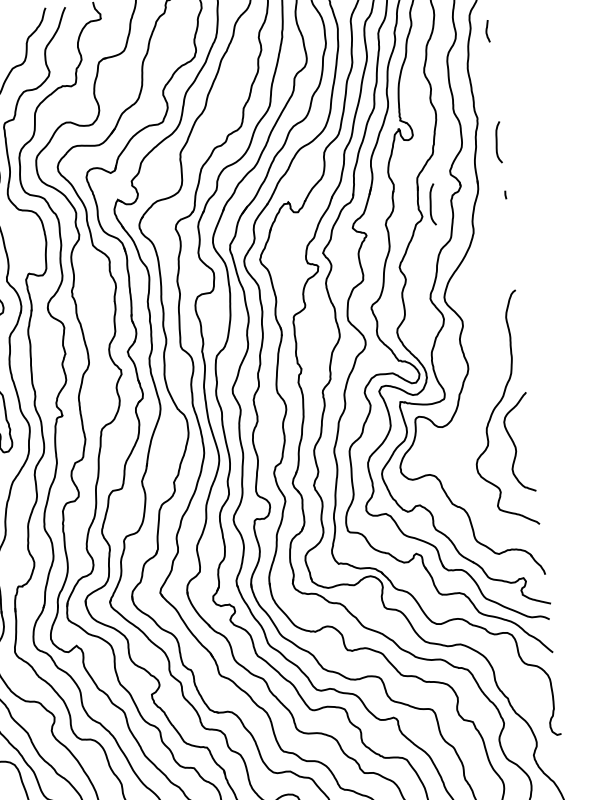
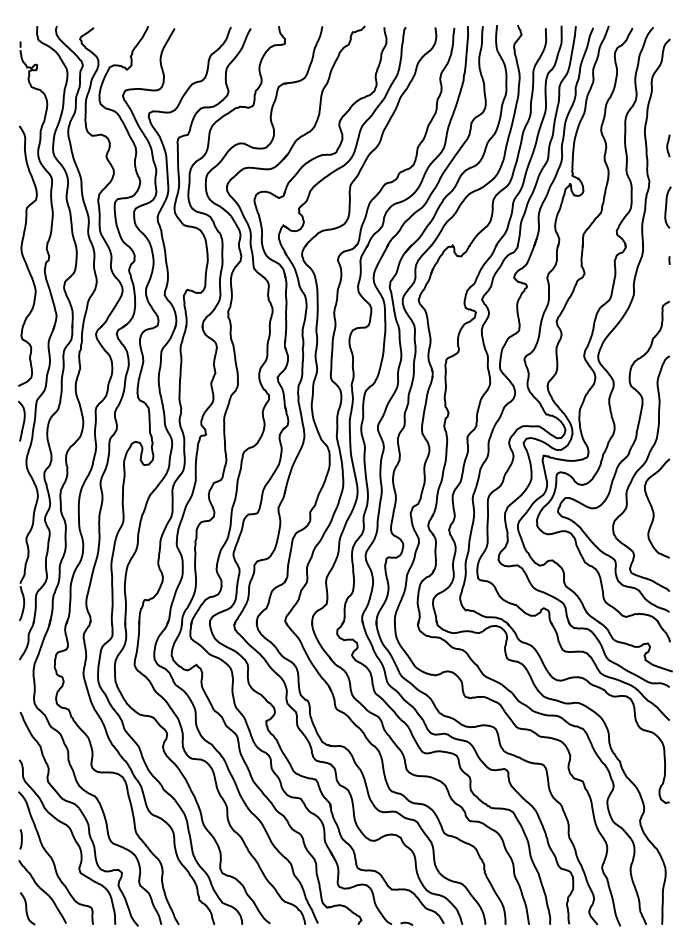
curve: (487, 30) -> (668, 145), moved
curve: (431, 204) -> (594, 262), removed
curve: (476, 401) -> (619, 462), added

